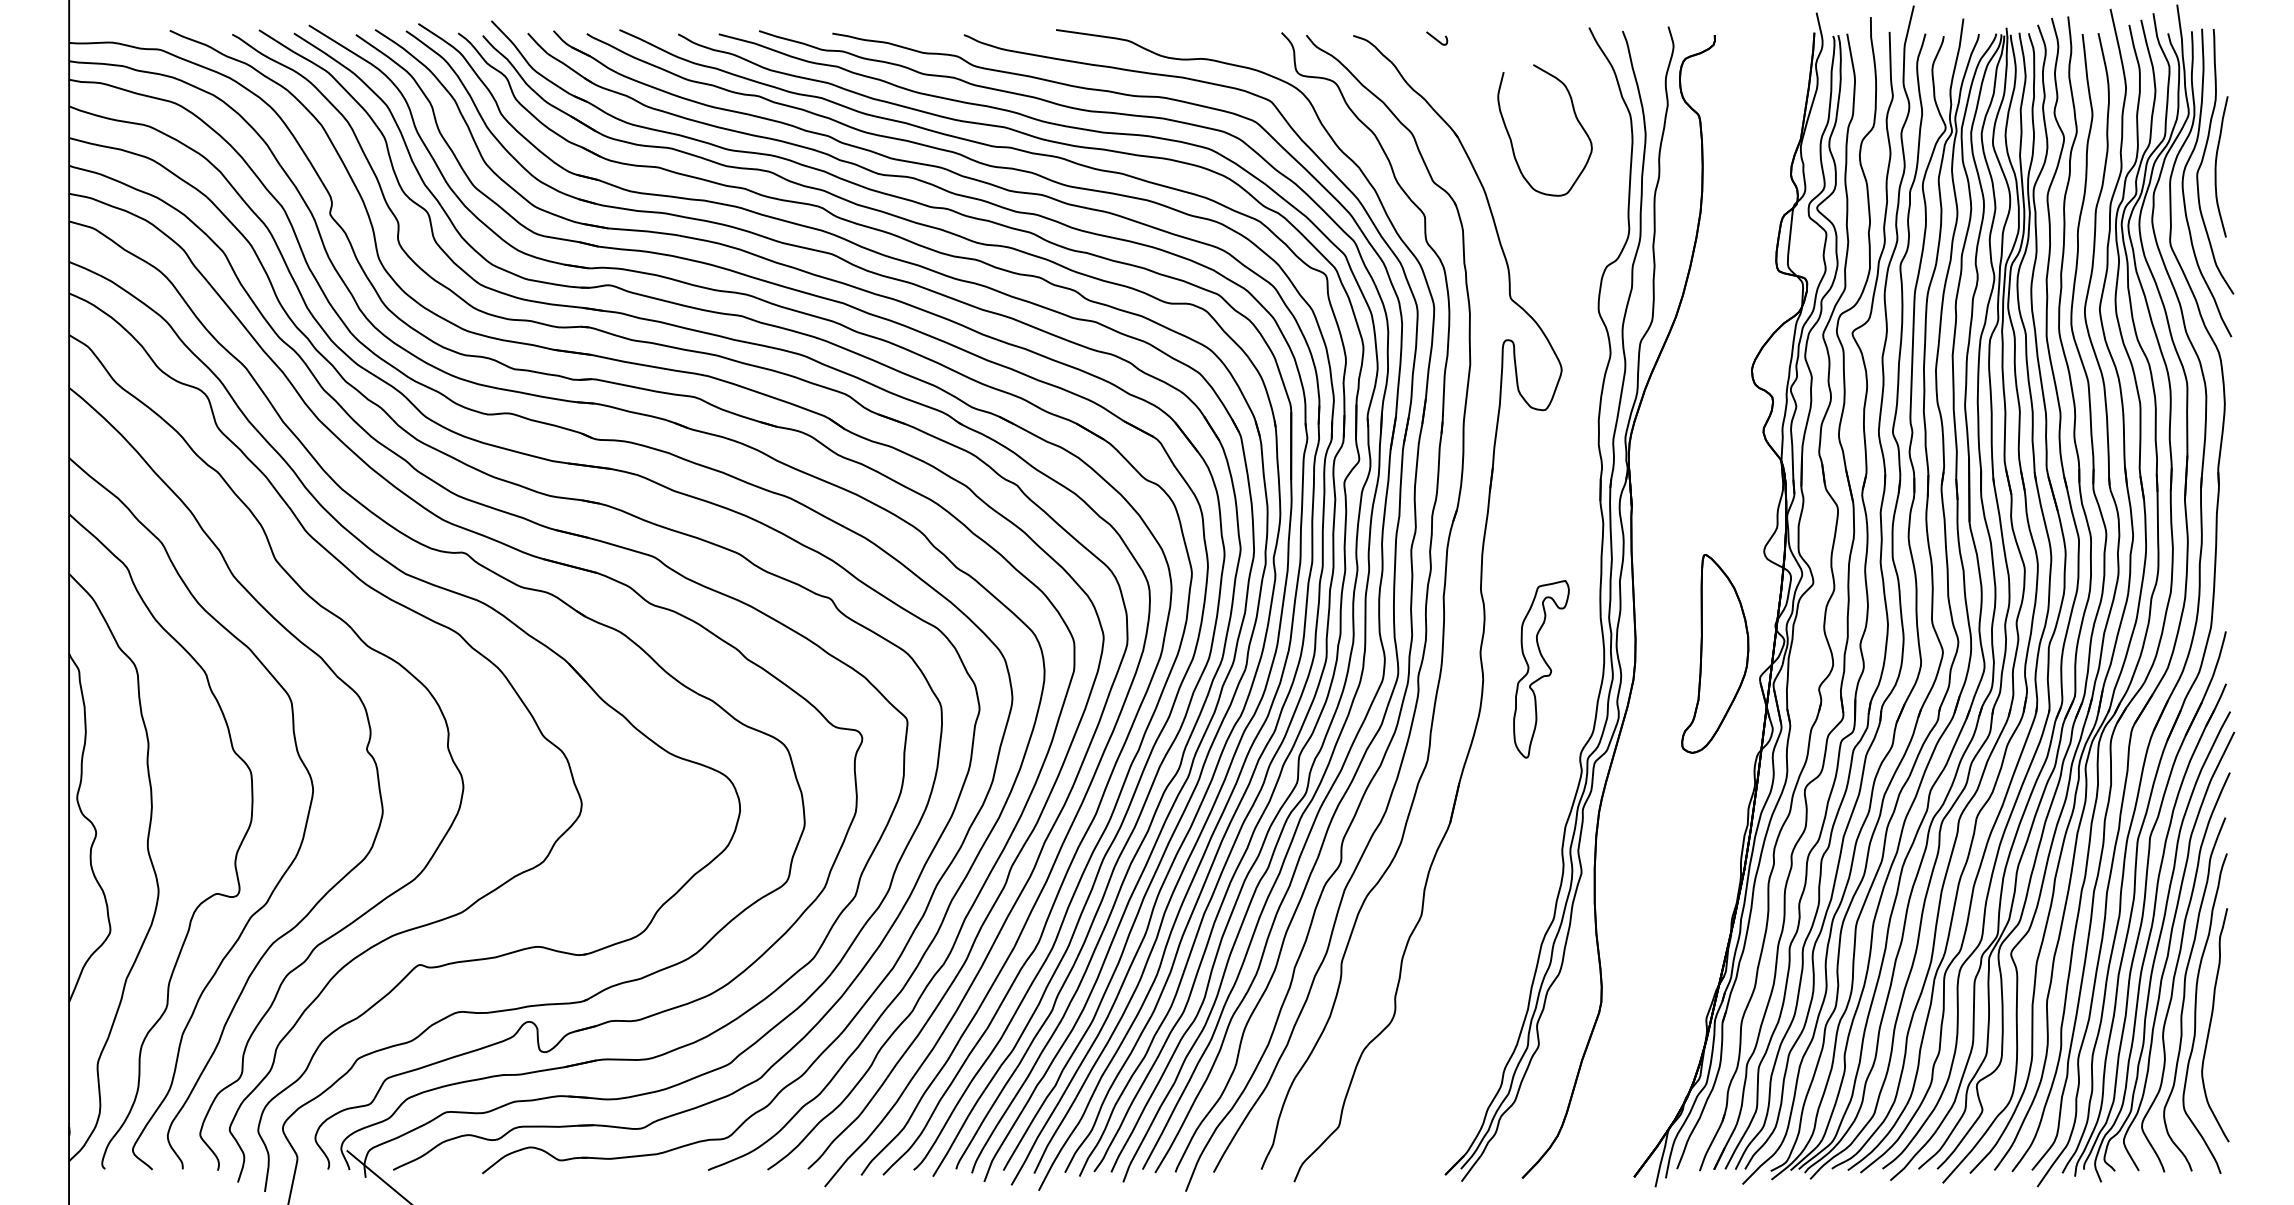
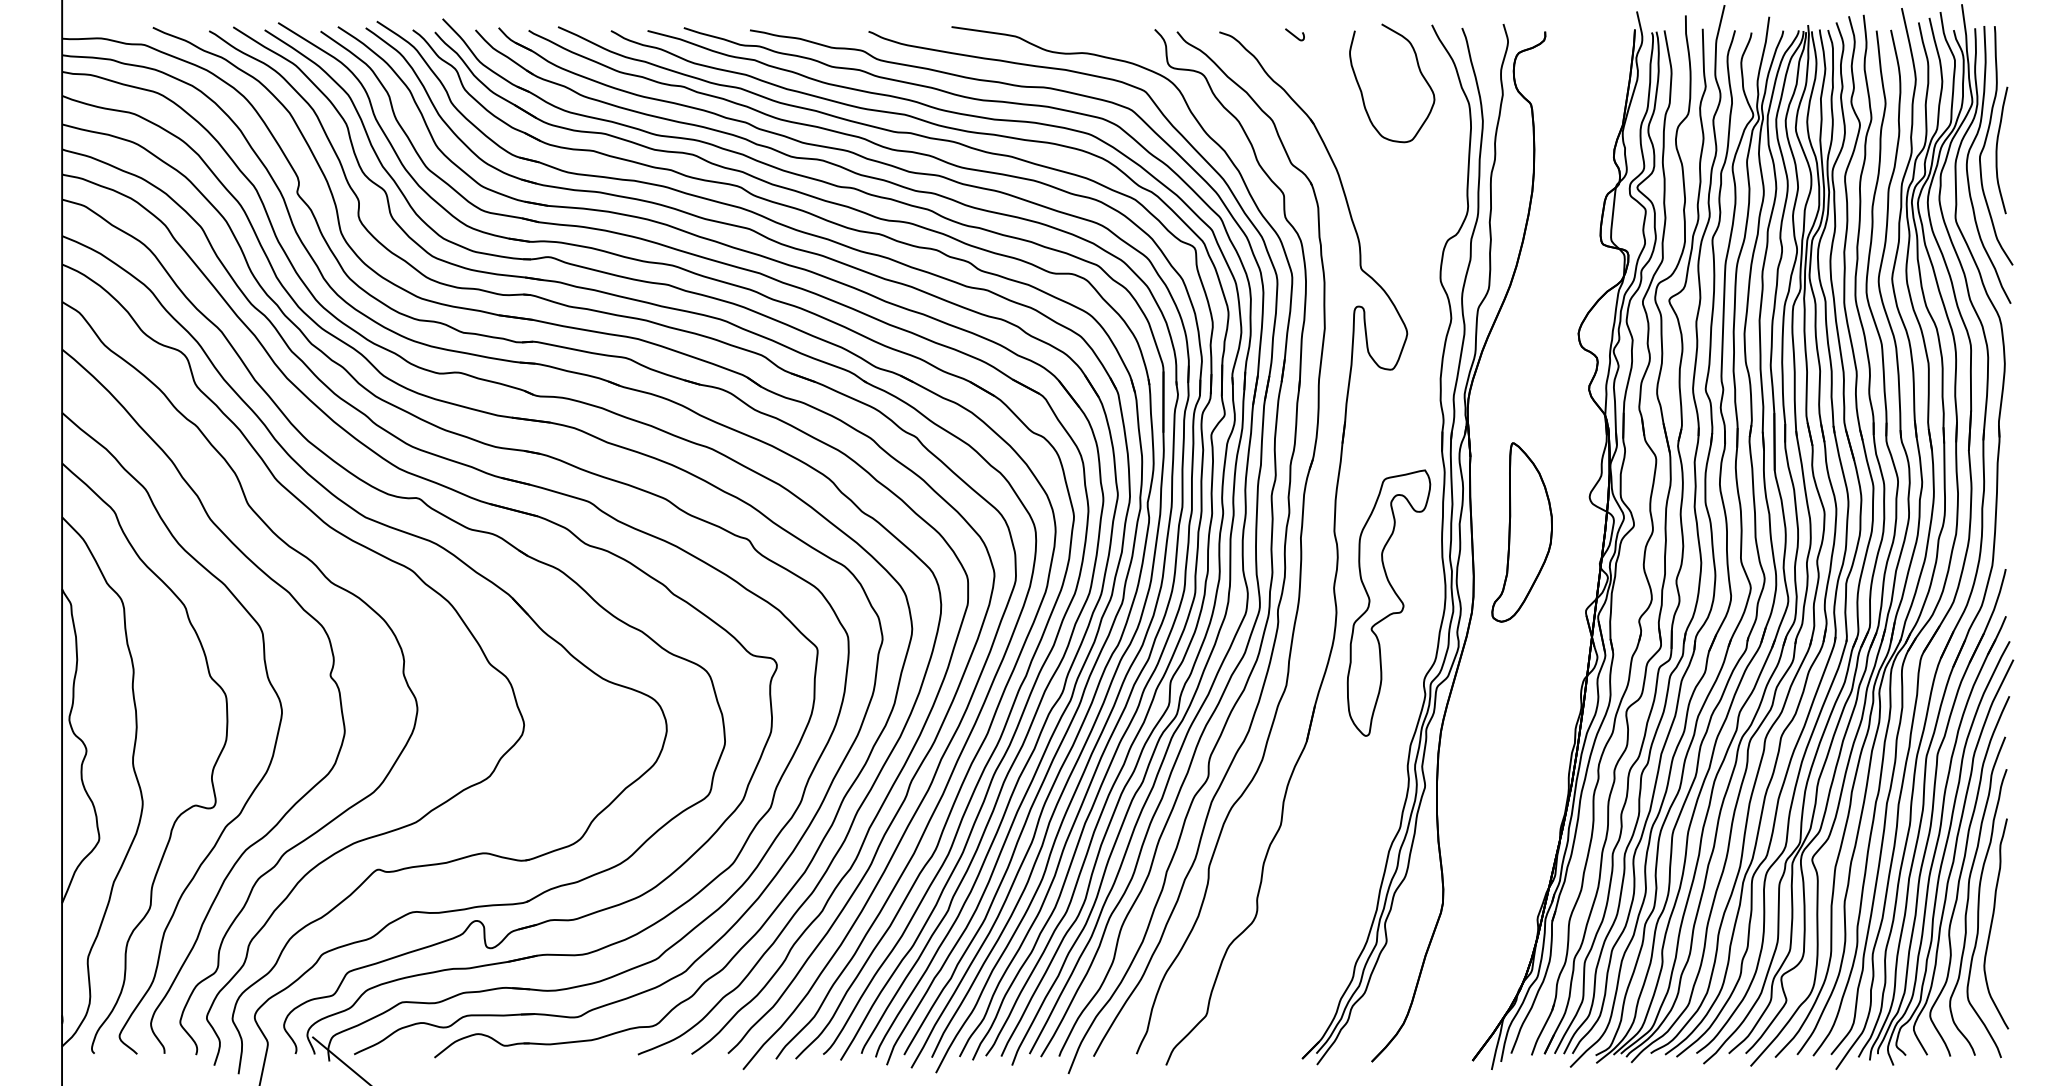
curve: (1574, 115) -> (1418, 69), moved
part: (1715, 653) -> (1522, 532), moved
part: (1541, 669) -> (1389, 603), size x1.67

